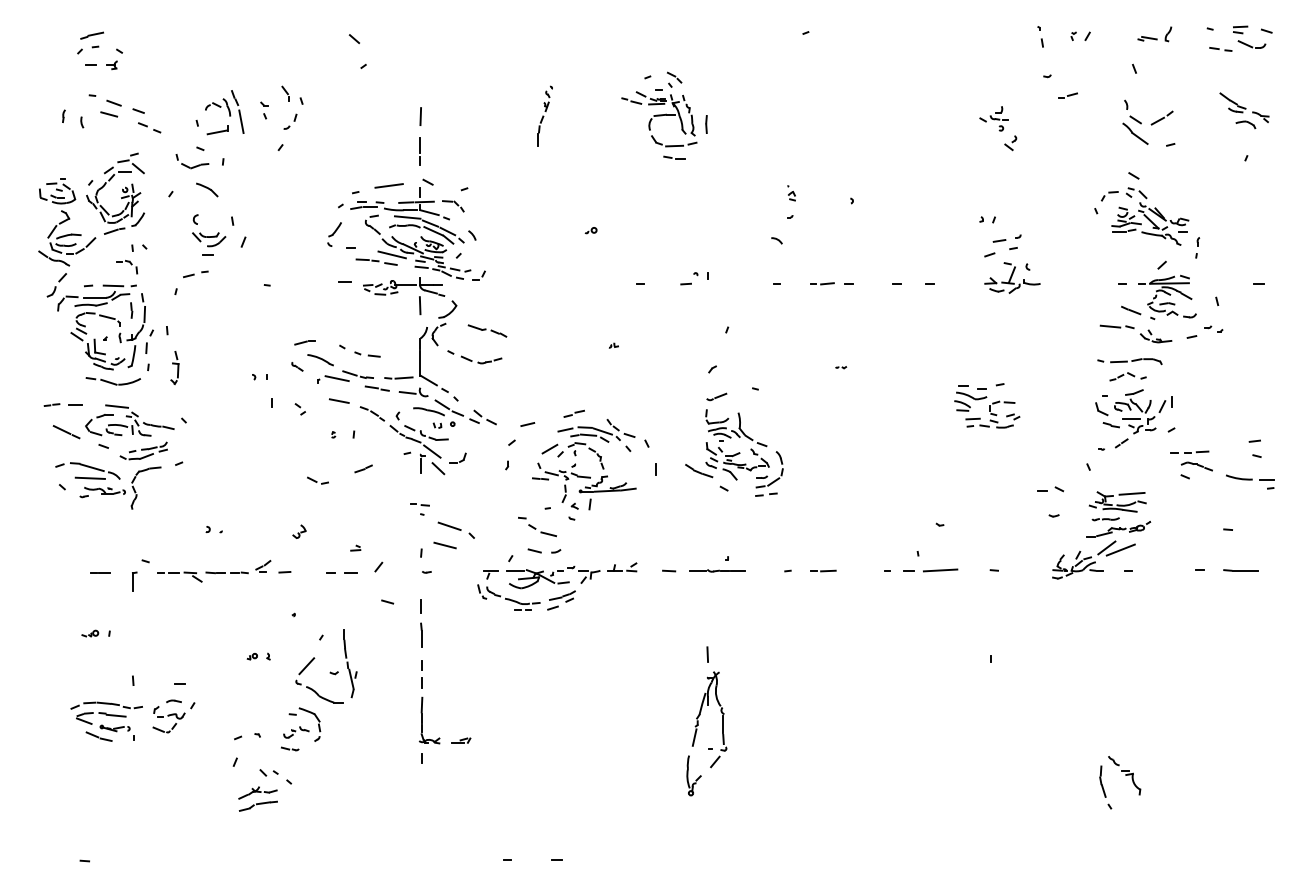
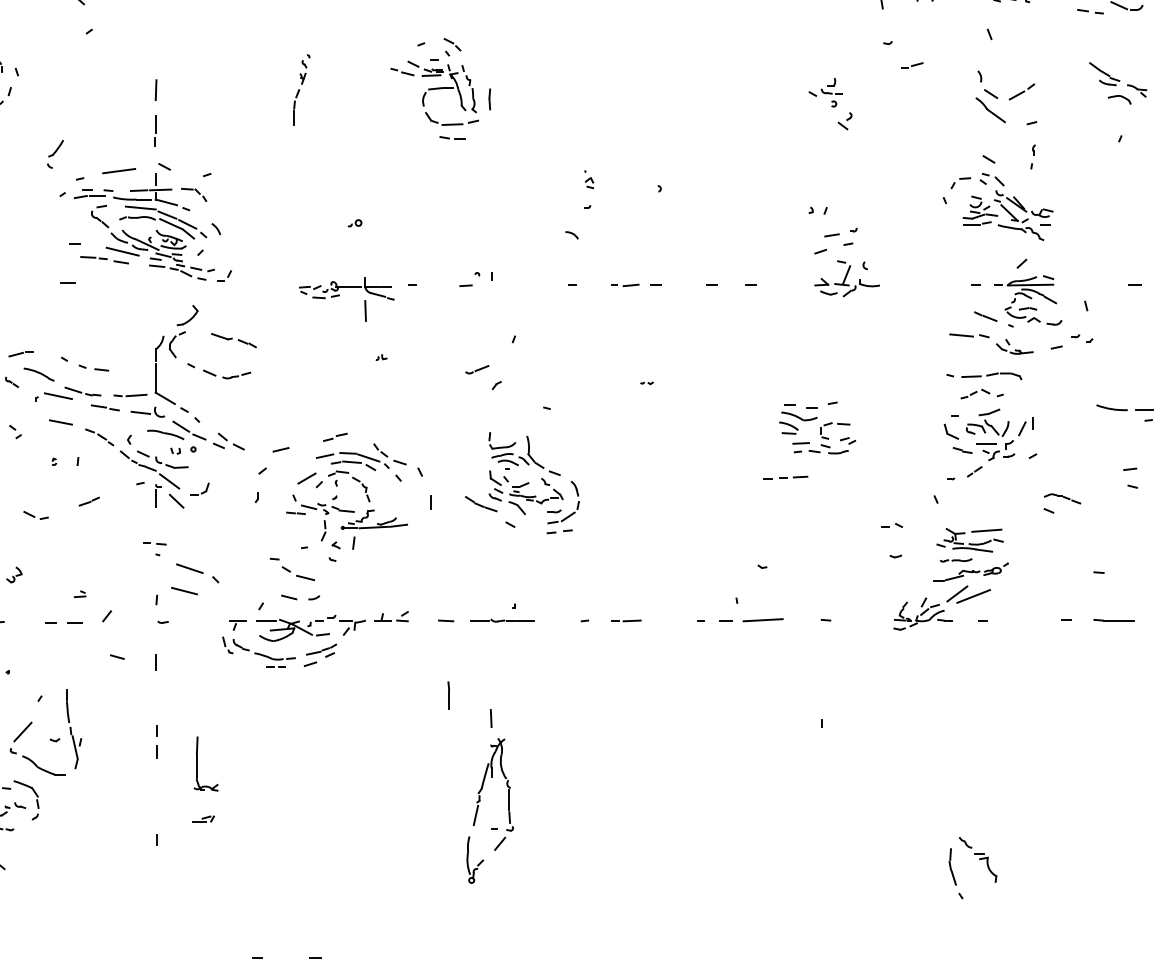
part: (334, 234) -> (55, 154), moved
part: (1197, 247) -> (1032, 156), moved
part: (398, 292) -> (340, 295), moved
part: (716, 396) -> (476, 369), moved
part: (1189, 451) -> (785, 476), moved
part: (1250, 481) -> (1125, 412), moved
part: (1050, 489) -> (891, 525), size x0.7
line: (421, 634) -> (448, 695), moved
part: (422, 720) -> (197, 763), moved

